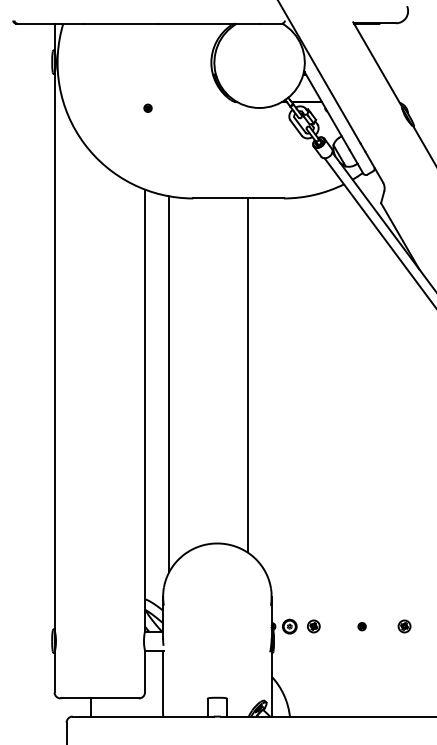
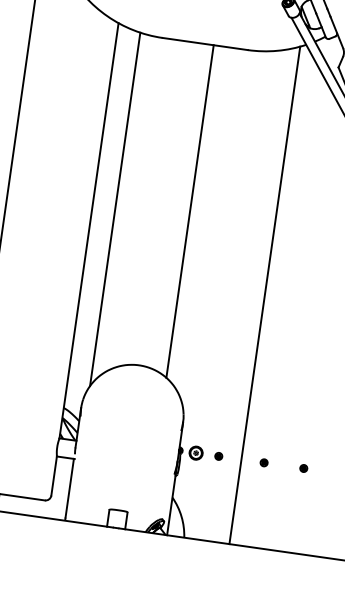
line: (338, 451) -> (265, 295), added
part: (313, 626) -> (218, 456), size x0.62
part: (403, 626) -> (303, 468), size x0.62

